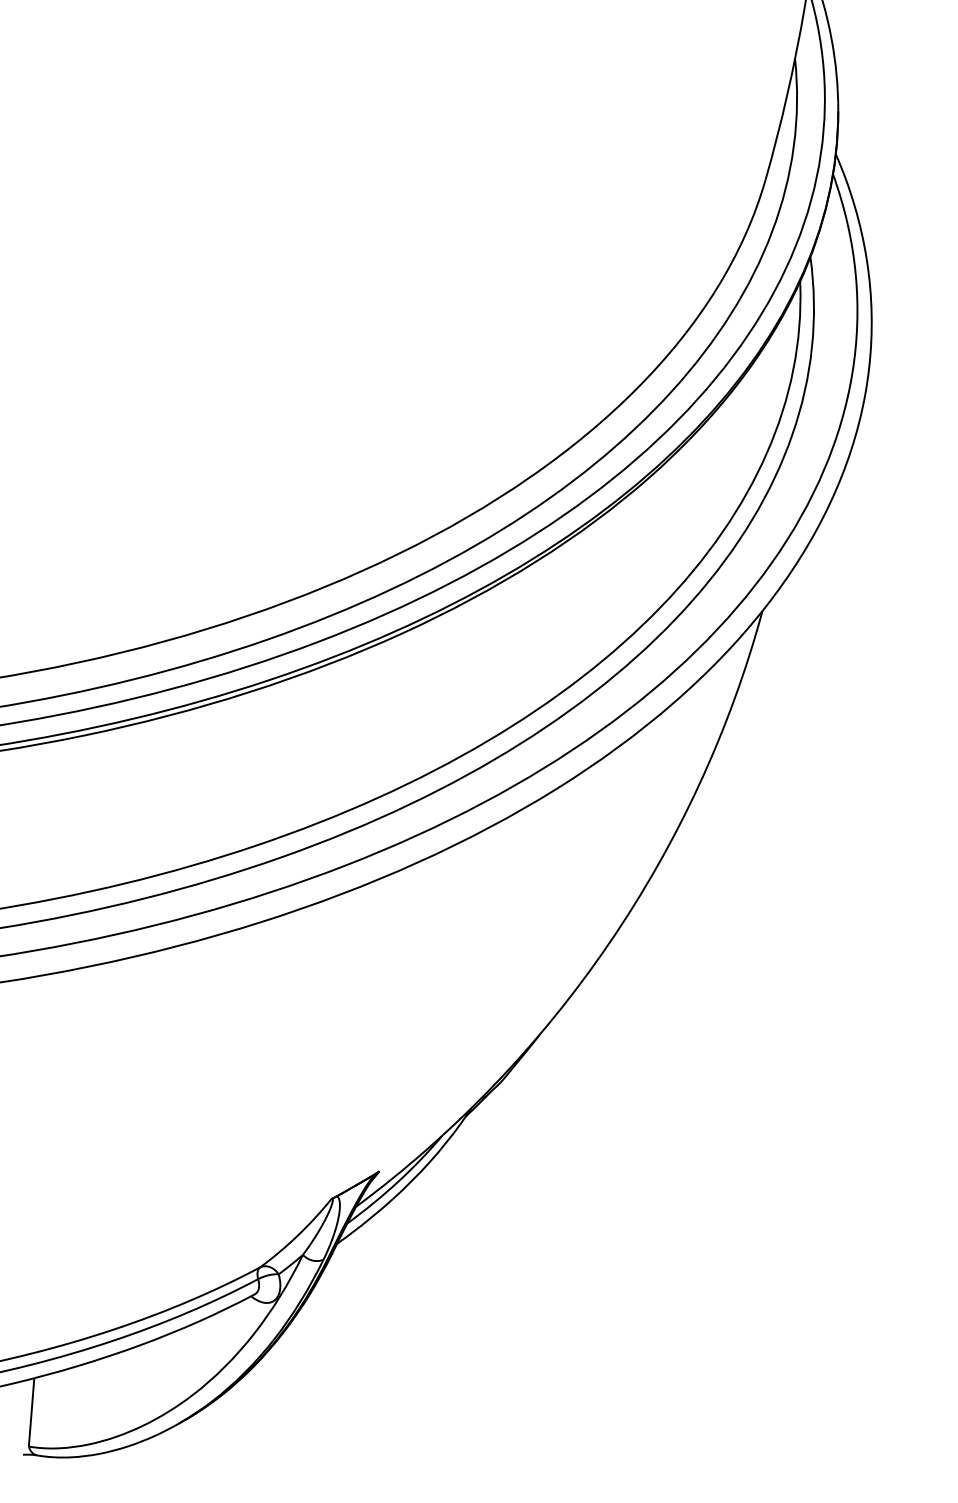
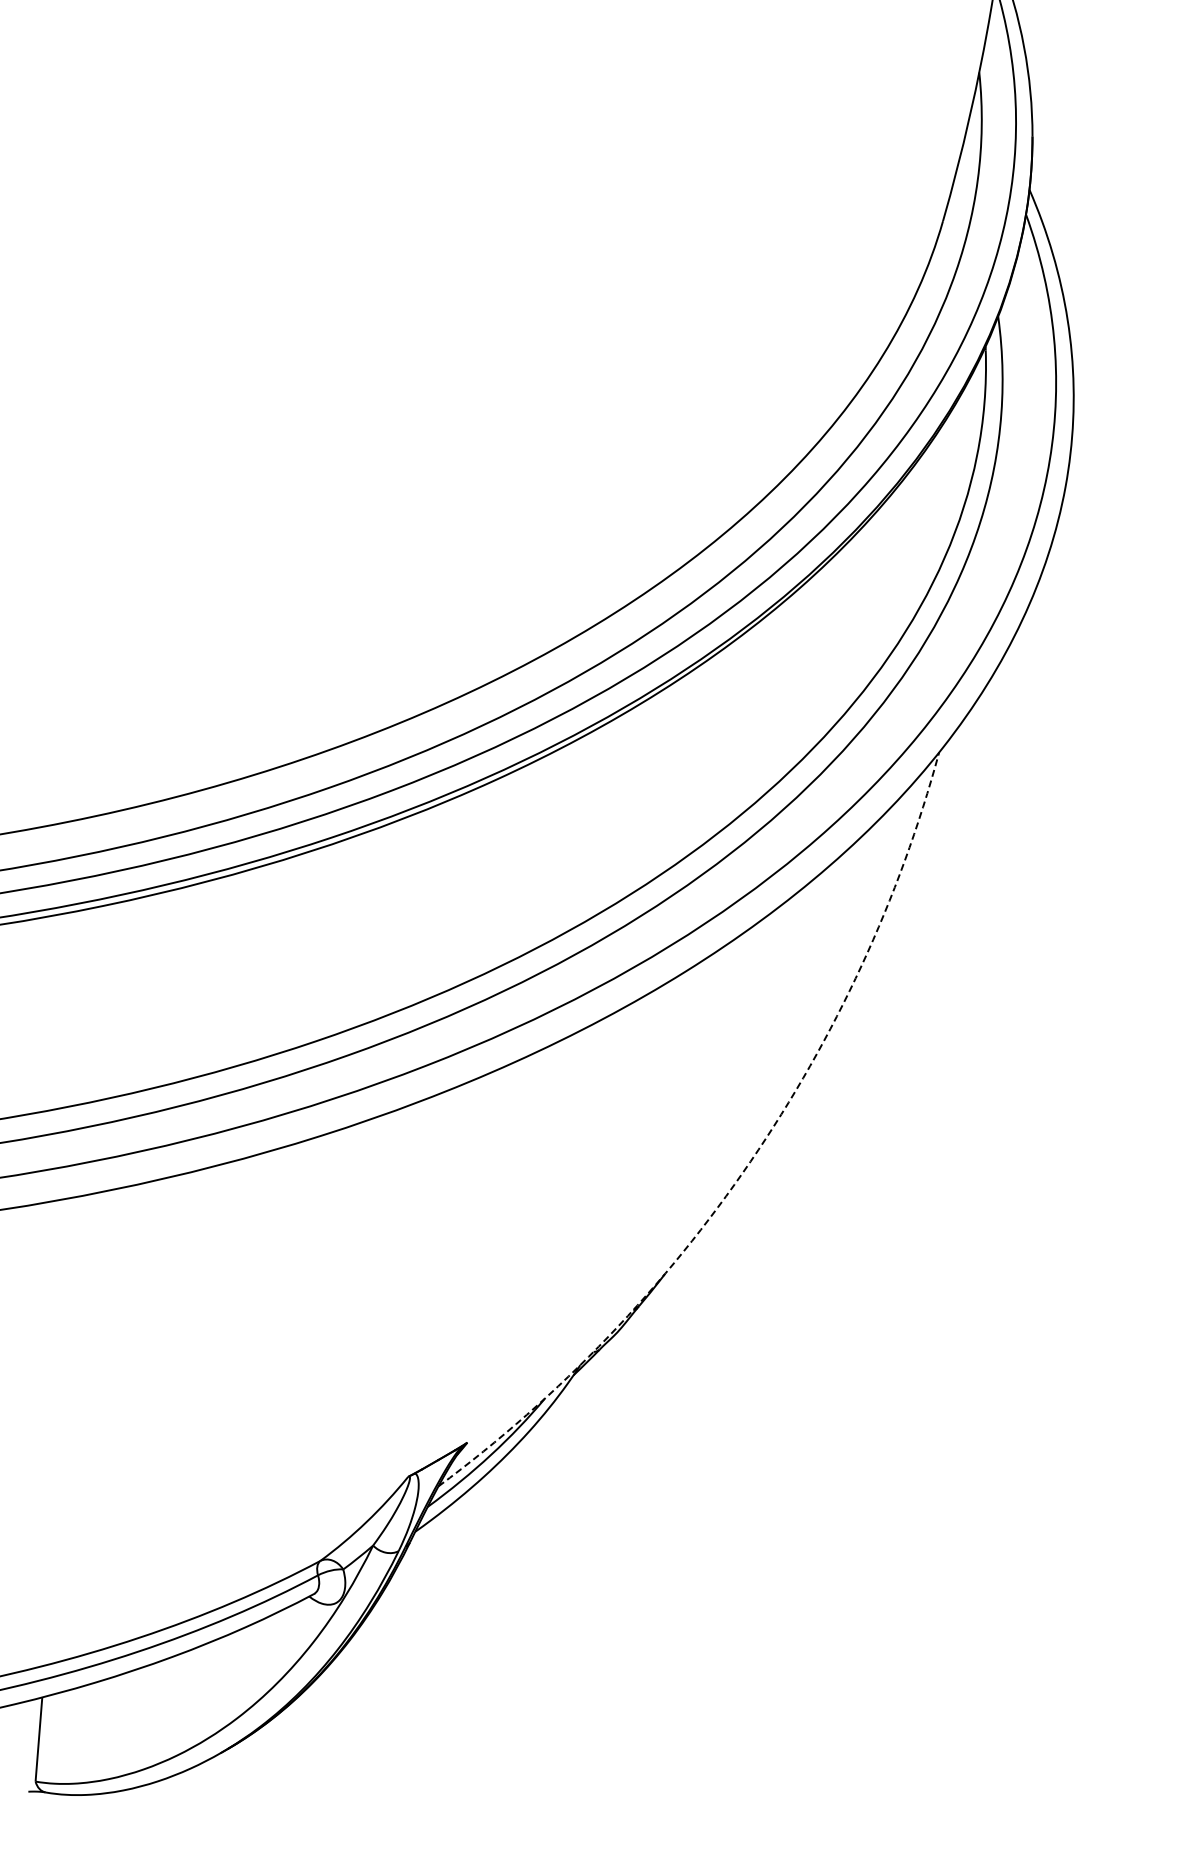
arc: (609, 943) -> (750, 1161), solid -> dashed

